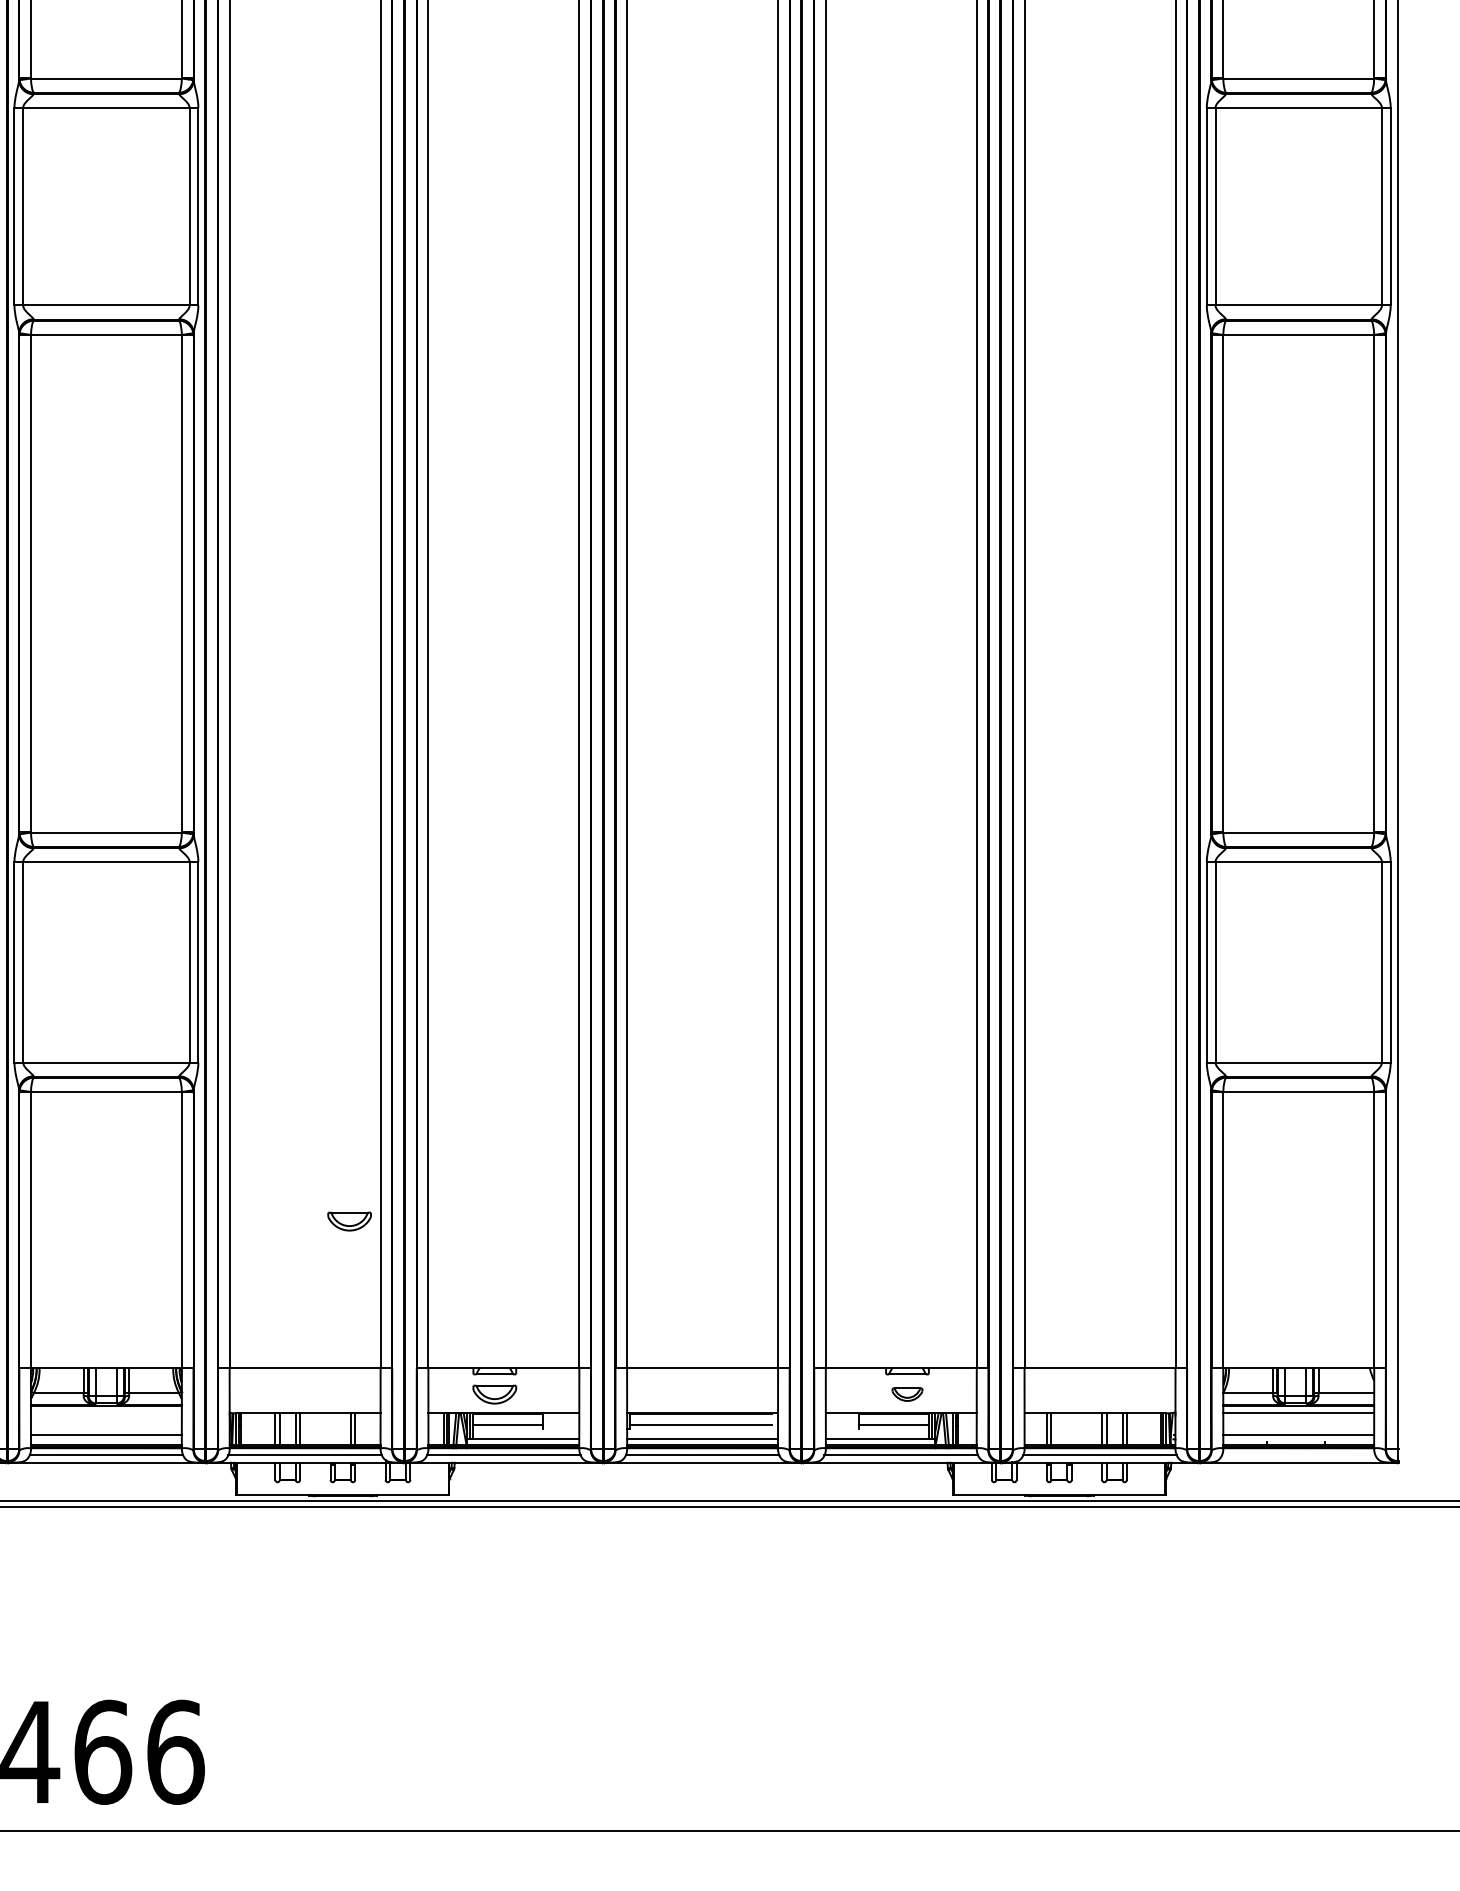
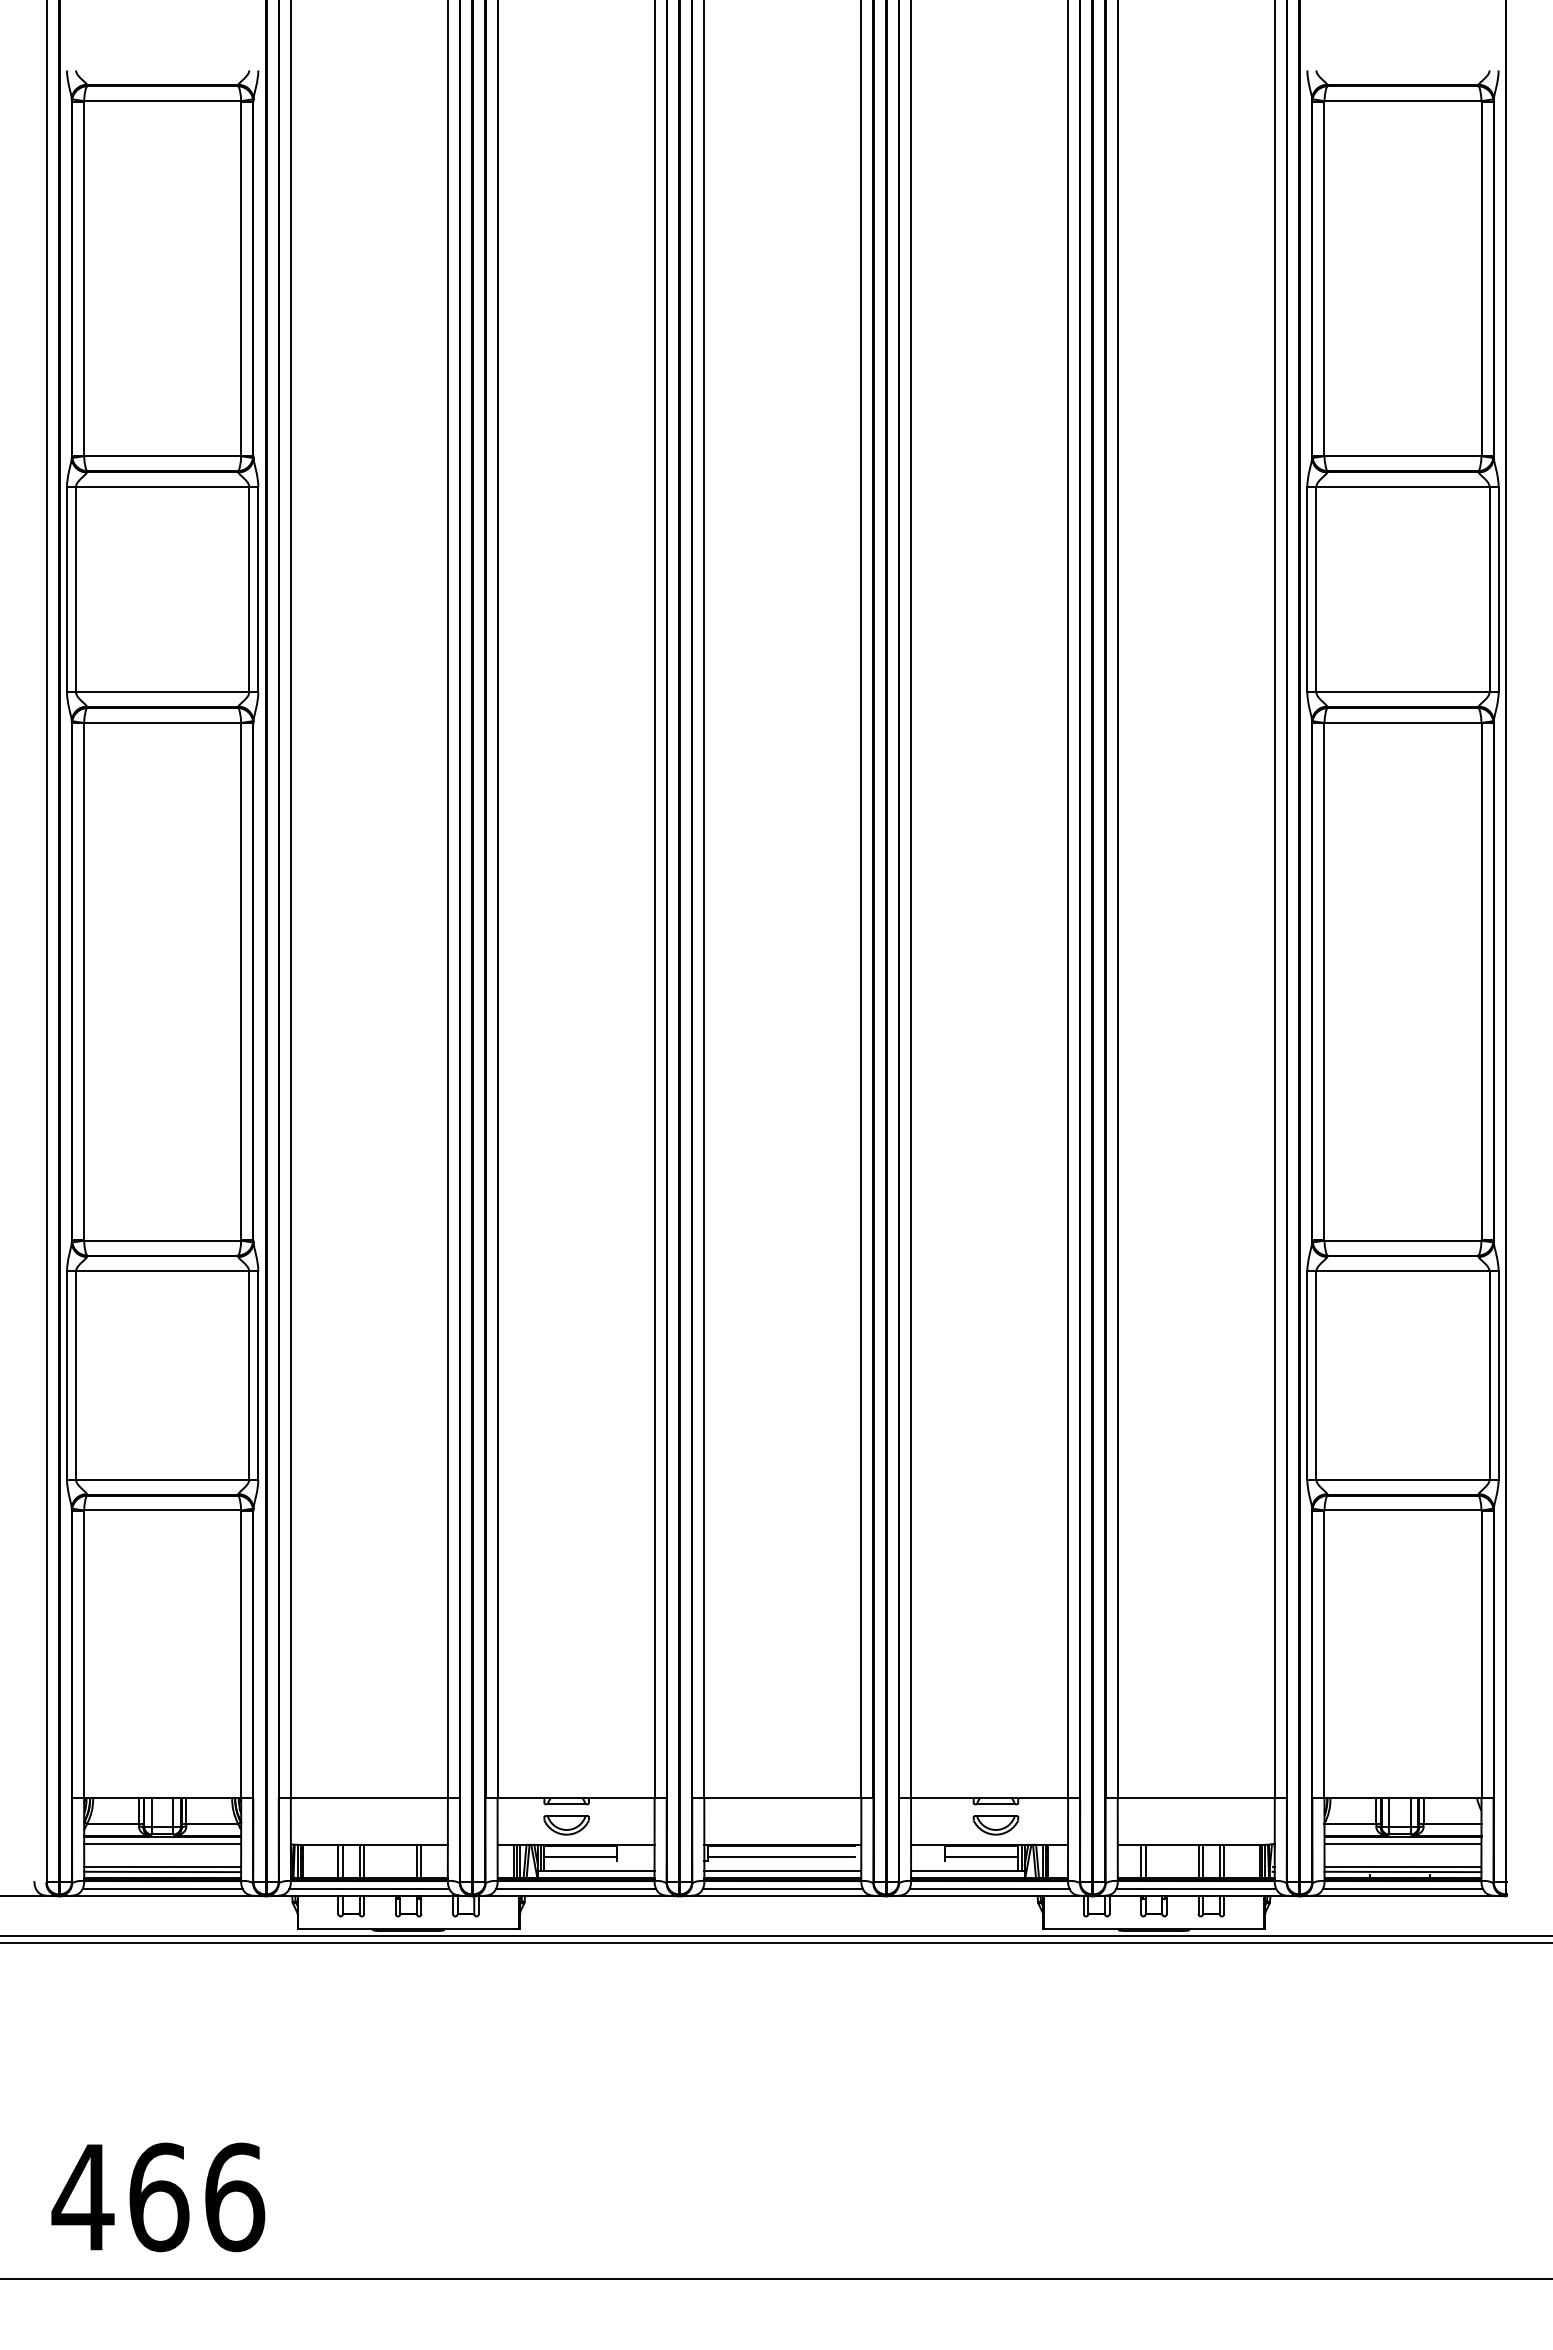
part: (349, 1221) -> (415, 1645), removed
part: (907, 1394) -> (995, 1825), size x1.43
line: (106, 1413) -> (162, 1844), added
line: (106, 1439) -> (162, 1871), added
line: (1298, 1439) -> (1402, 1871), added
line: (1298, 1455) -> (1402, 1888), added

